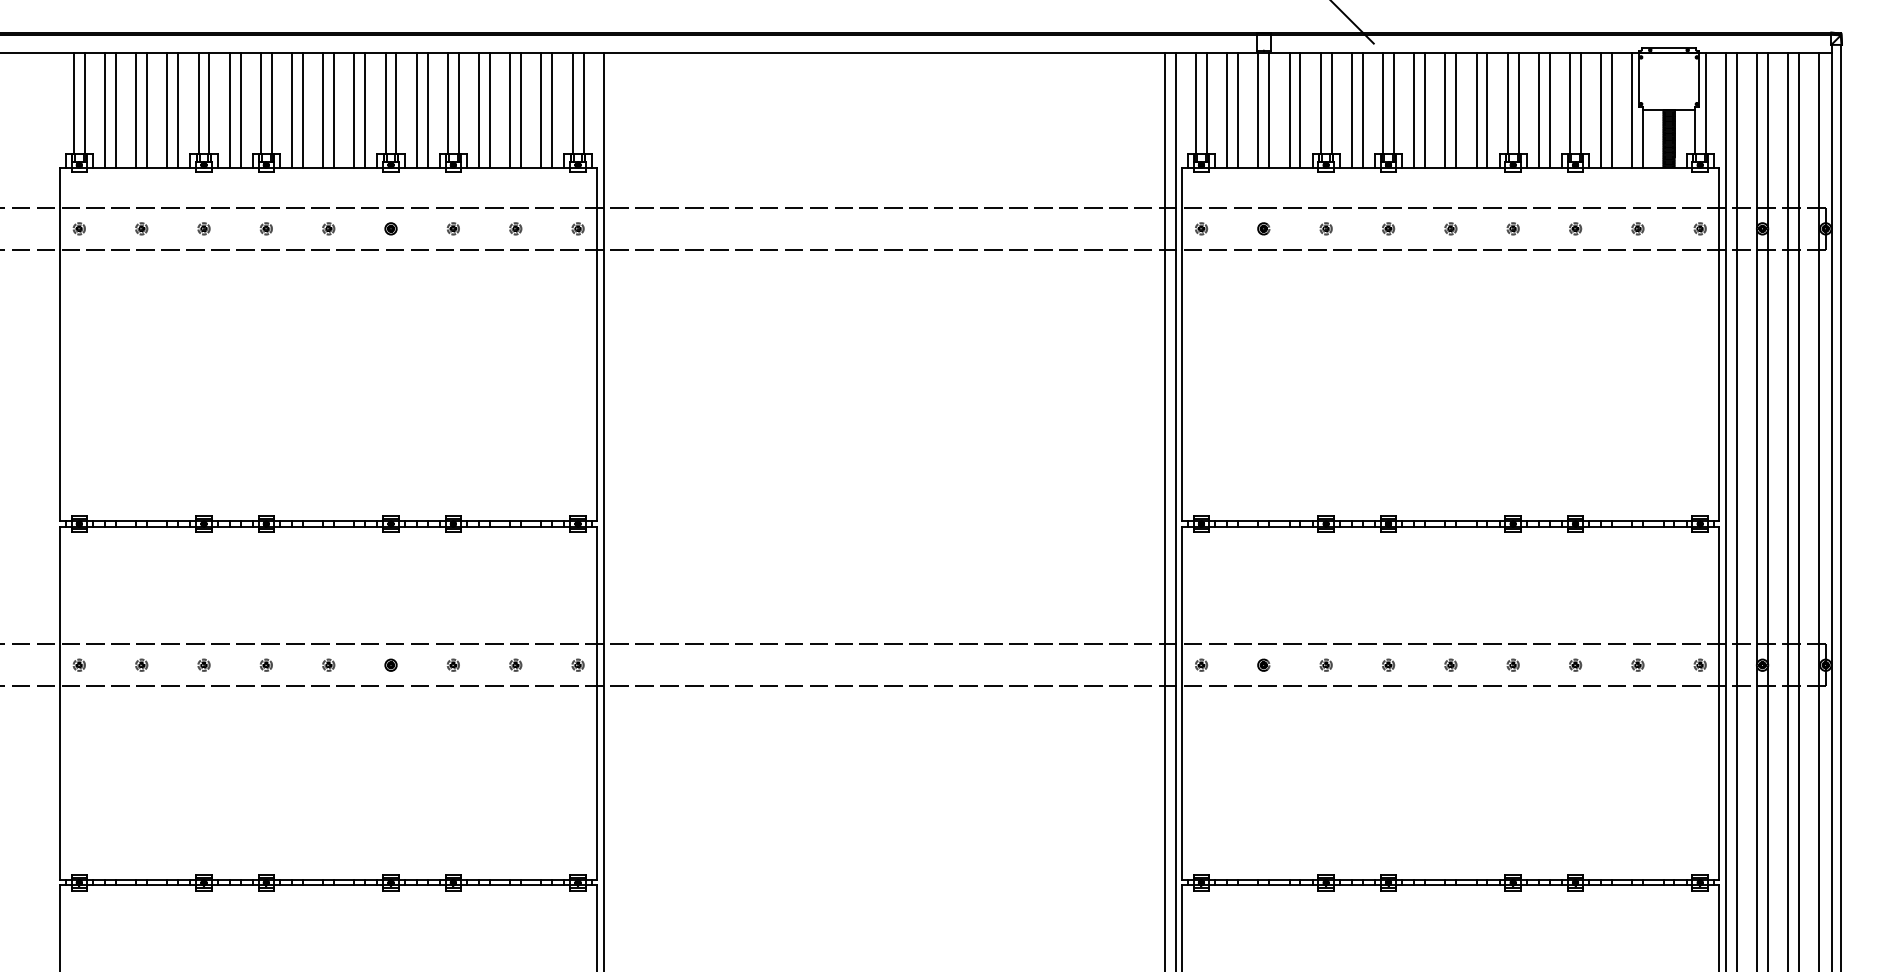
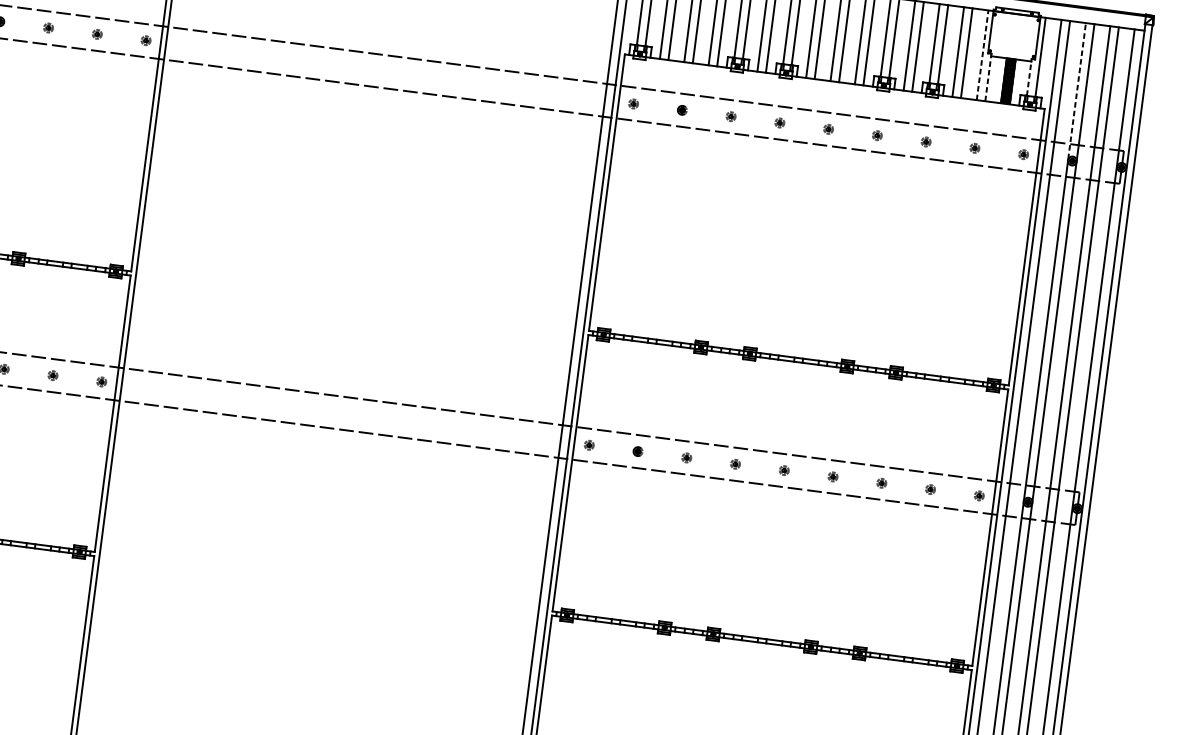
line: (1632, 110) -> (982, 55), solid -> dashed
line: (1694, 132) -> (1028, 78), solid -> dashed
line: (1643, 139) -> (988, 79), solid -> dashed
line: (1757, 139) -> (1077, 90), solid -> dashed

